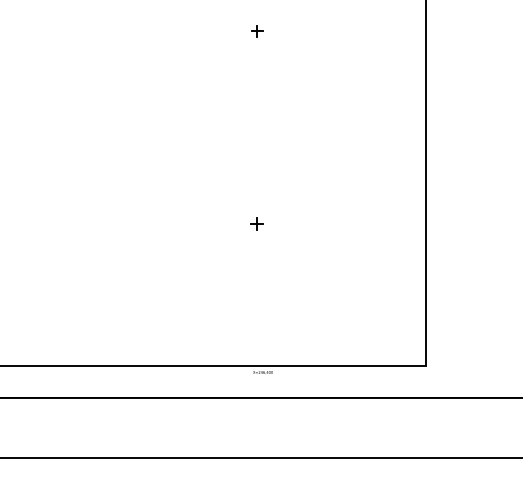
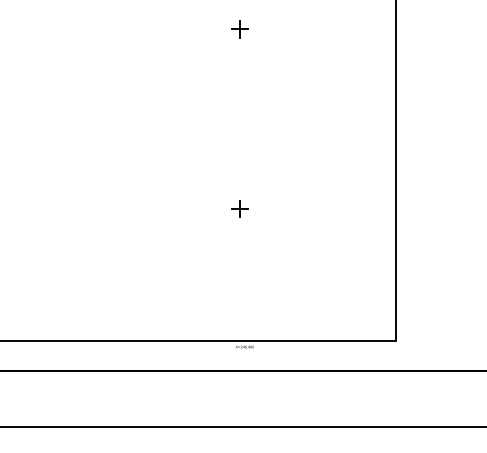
part: (257, 31) -> (239, 29), size x1.67
part: (257, 223) -> (239, 208), size x1.43

